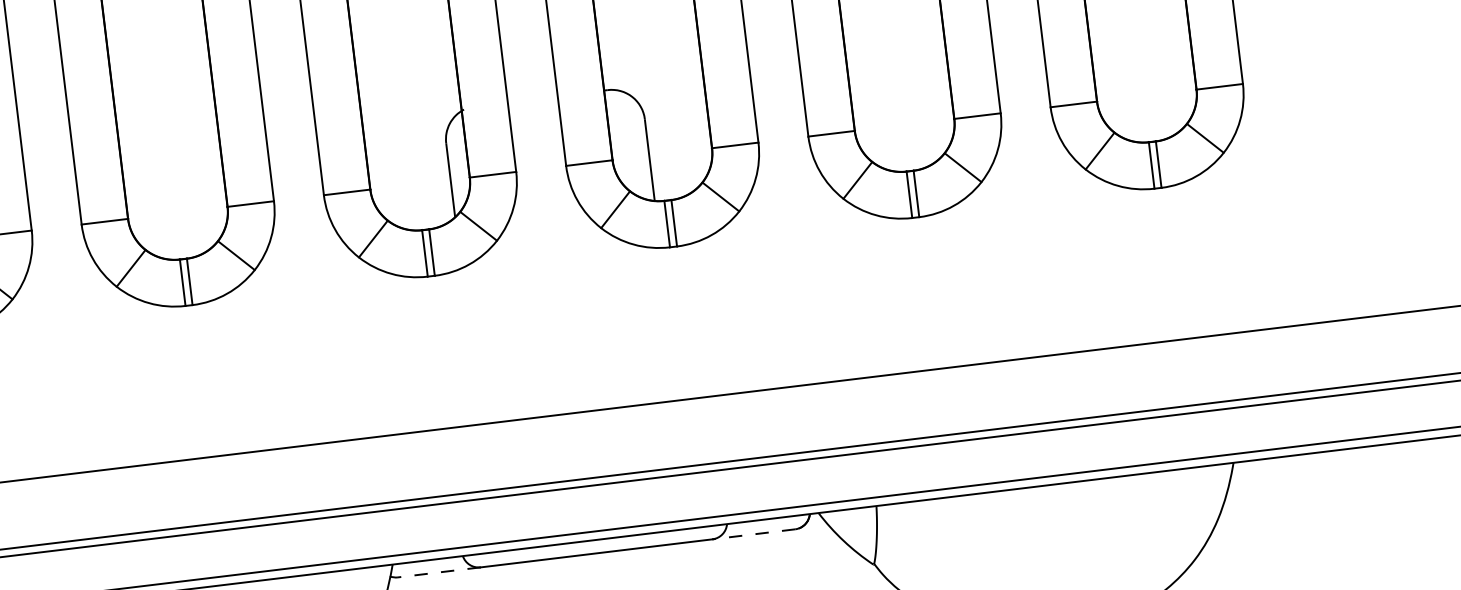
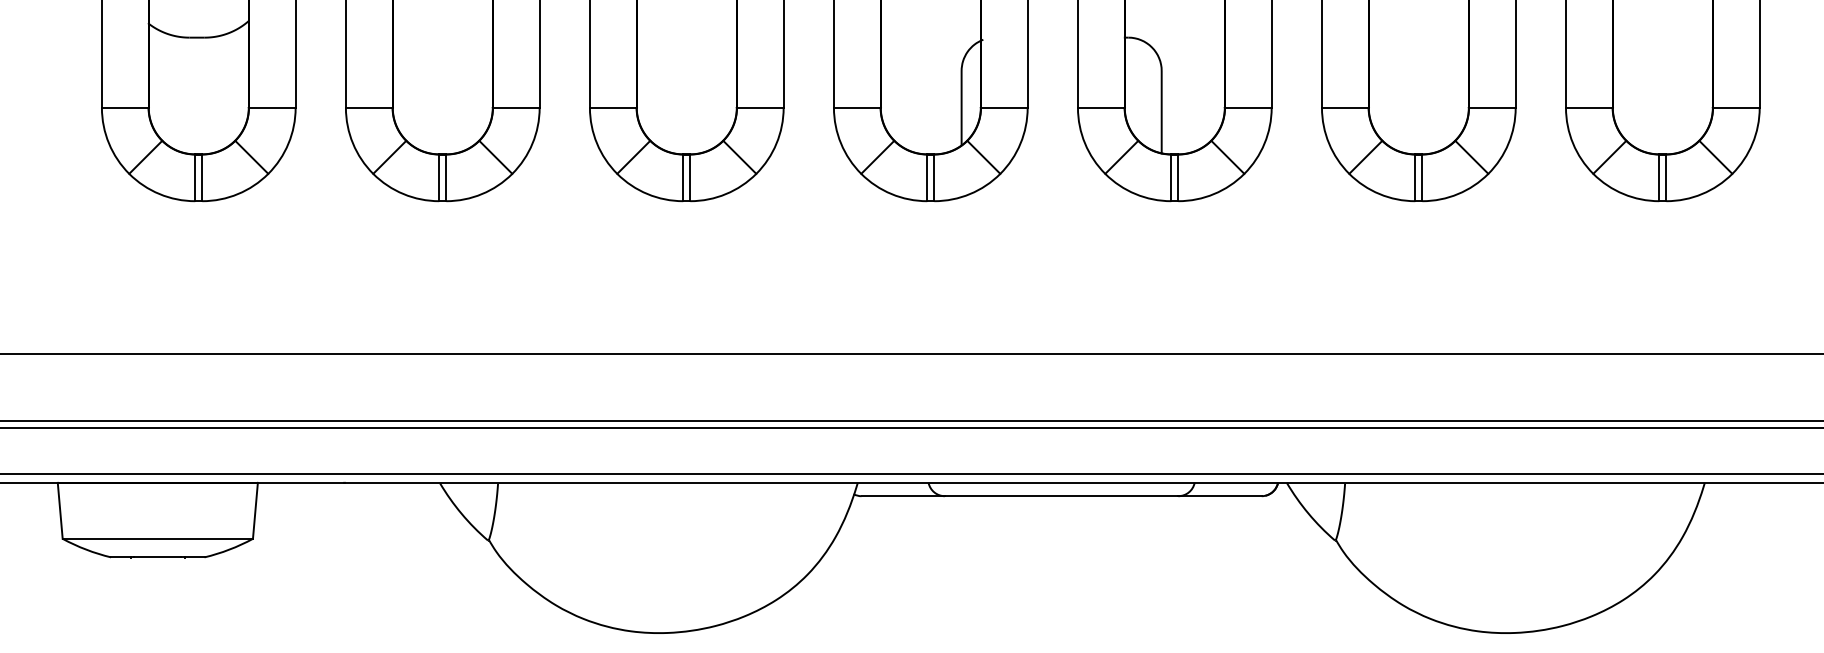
line: (754, 534) -> (1220, 496), dashed -> solid
line: (439, 572) -> (903, 496), dashed -> solid

